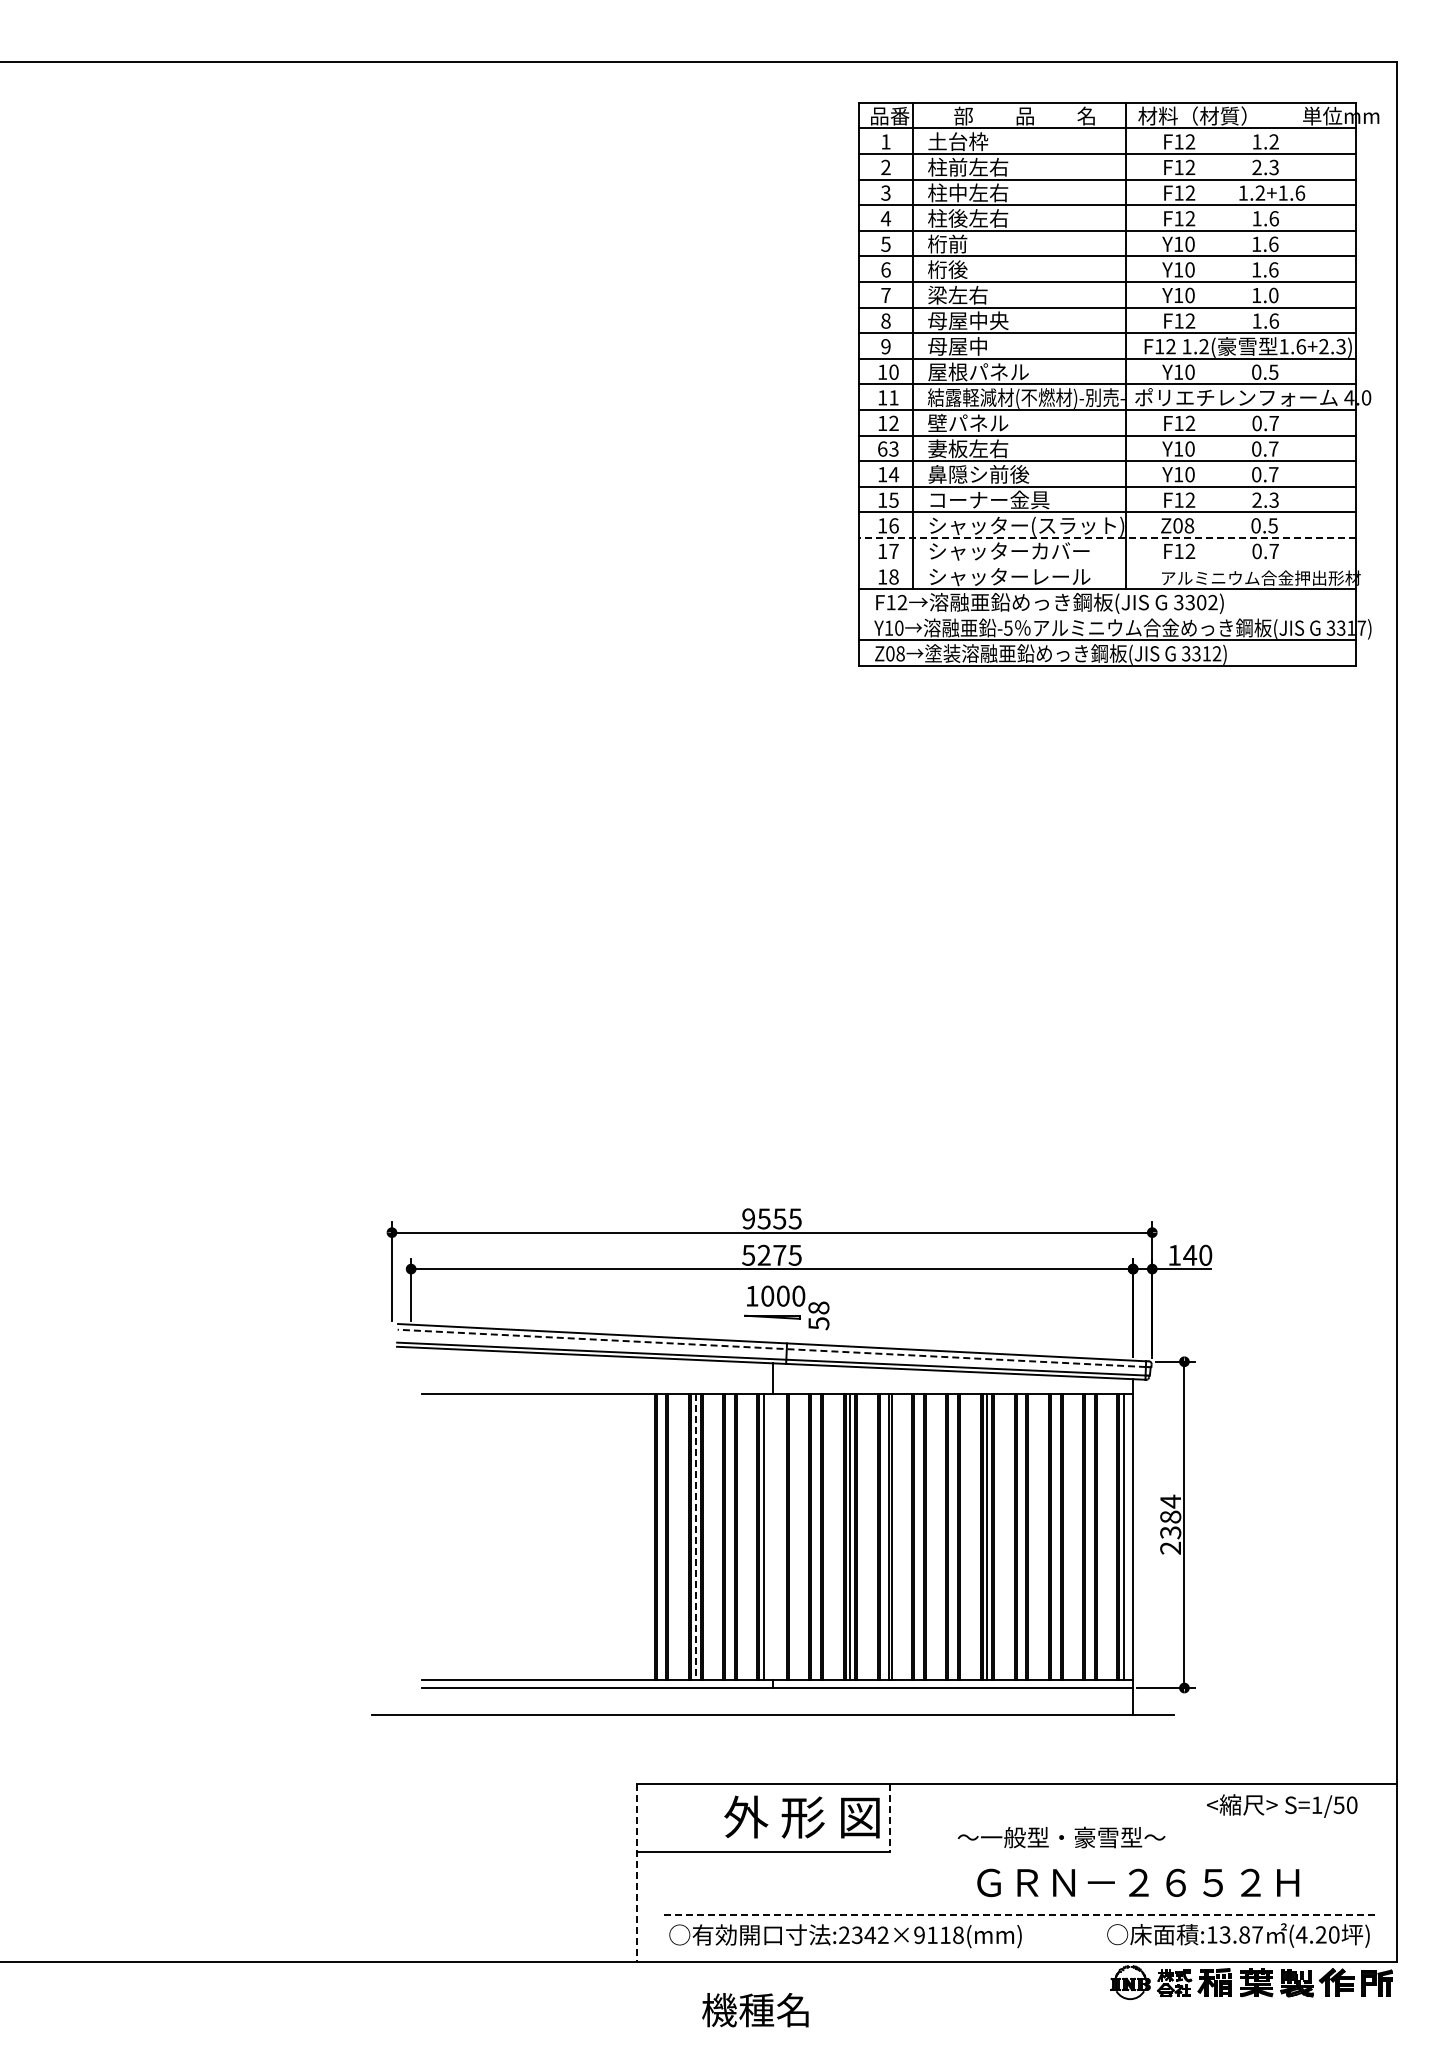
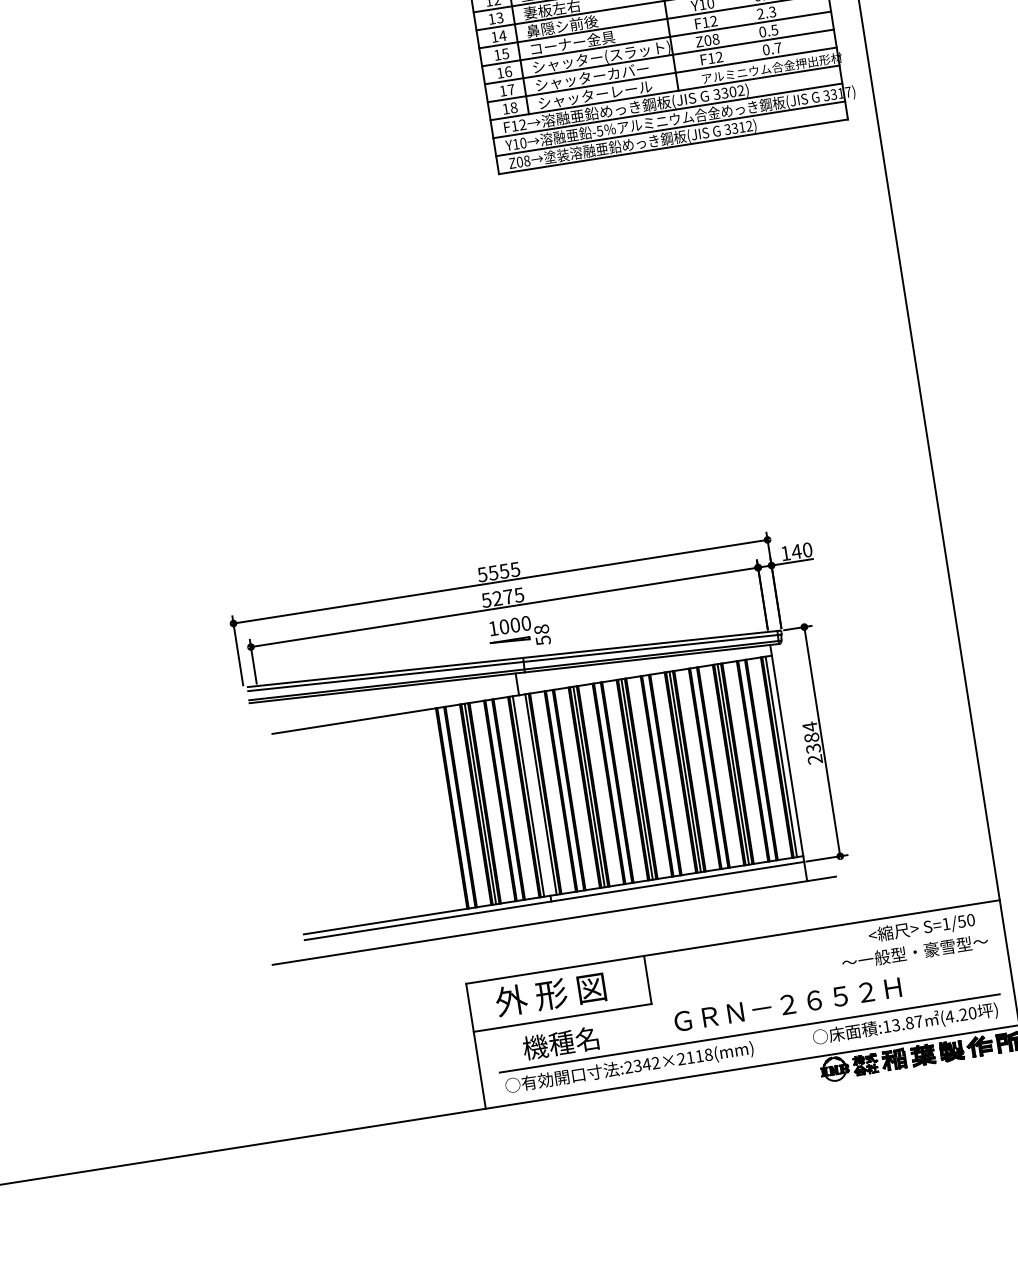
text: (882, 448) -> (491, 18), 63 -> 13
line: (1106, 537) -> (658, 56), dashed -> solid
line: (1106, 563) -> (661, 74), added
line: (1106, 614) -> (667, 110), added
text: (748, 1218) -> (482, 574), 9555 -> 5555
line: (771, 1348) -> (512, 663), dashed -> solid
line: (782, 1536) -> (541, 794), added
line: (918, 1536) -> (636, 779), added
line: (1055, 1536) -> (733, 764), added
line: (695, 1537) -> (480, 804), dashed -> solid
text: (801, 1816) -> (550, 994), moved
line: (890, 1818) -> (648, 980), dashed -> solid
text: (1061, 1837) -> (915, 952), moved
line: (636, 1872) -> (475, 1046), dashed -> solid
text: (1138, 1882) -> (787, 1004), moved
line: (1020, 1914) -> (750, 1033), dashed -> solid
text: (919, 1935) -> (681, 1059), :2342×9118(mm) -> :2342×2118(mm)
text: (755, 2010) -> (560, 1043), moved

